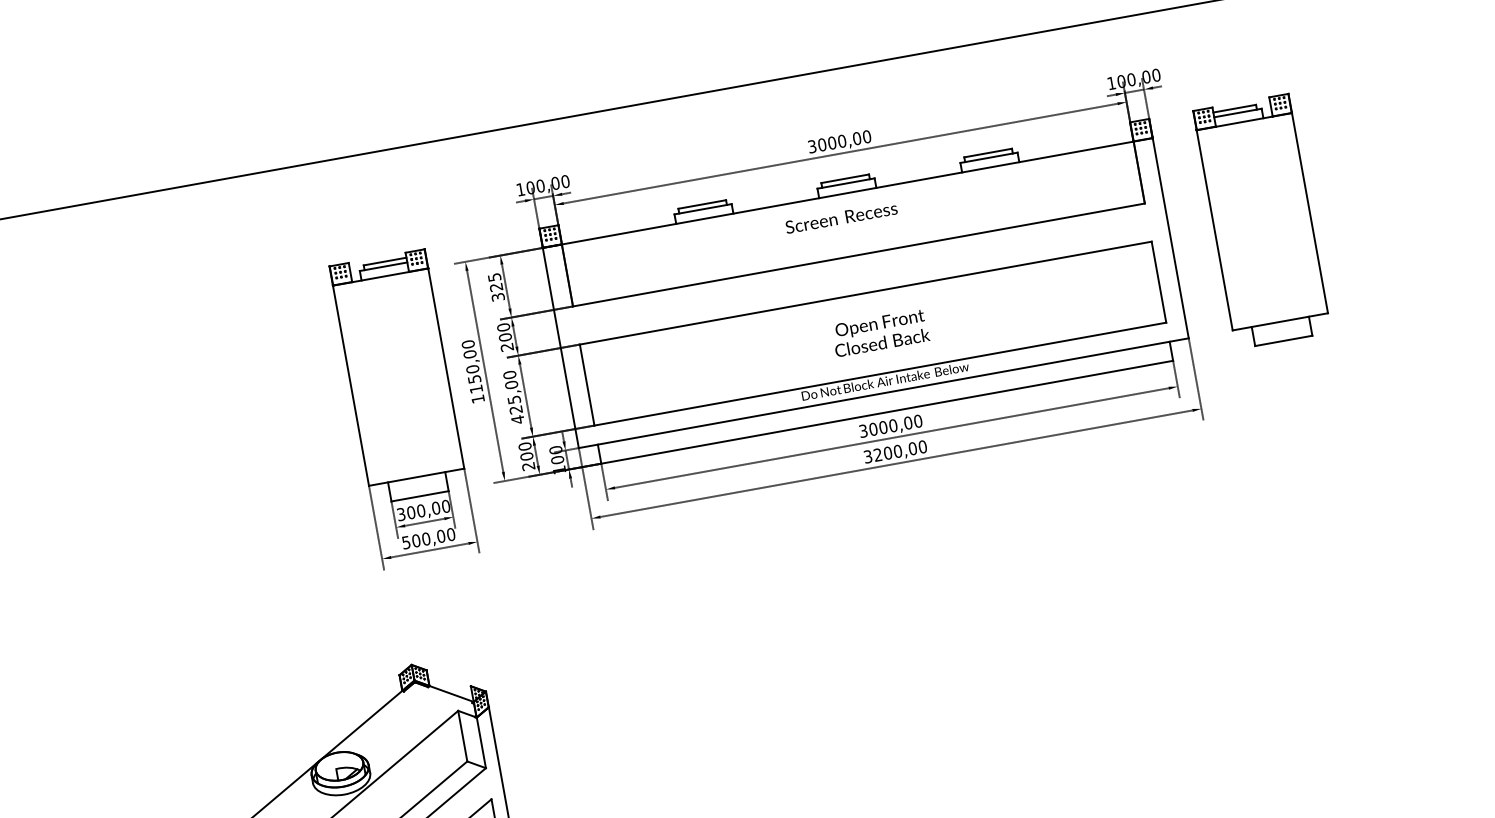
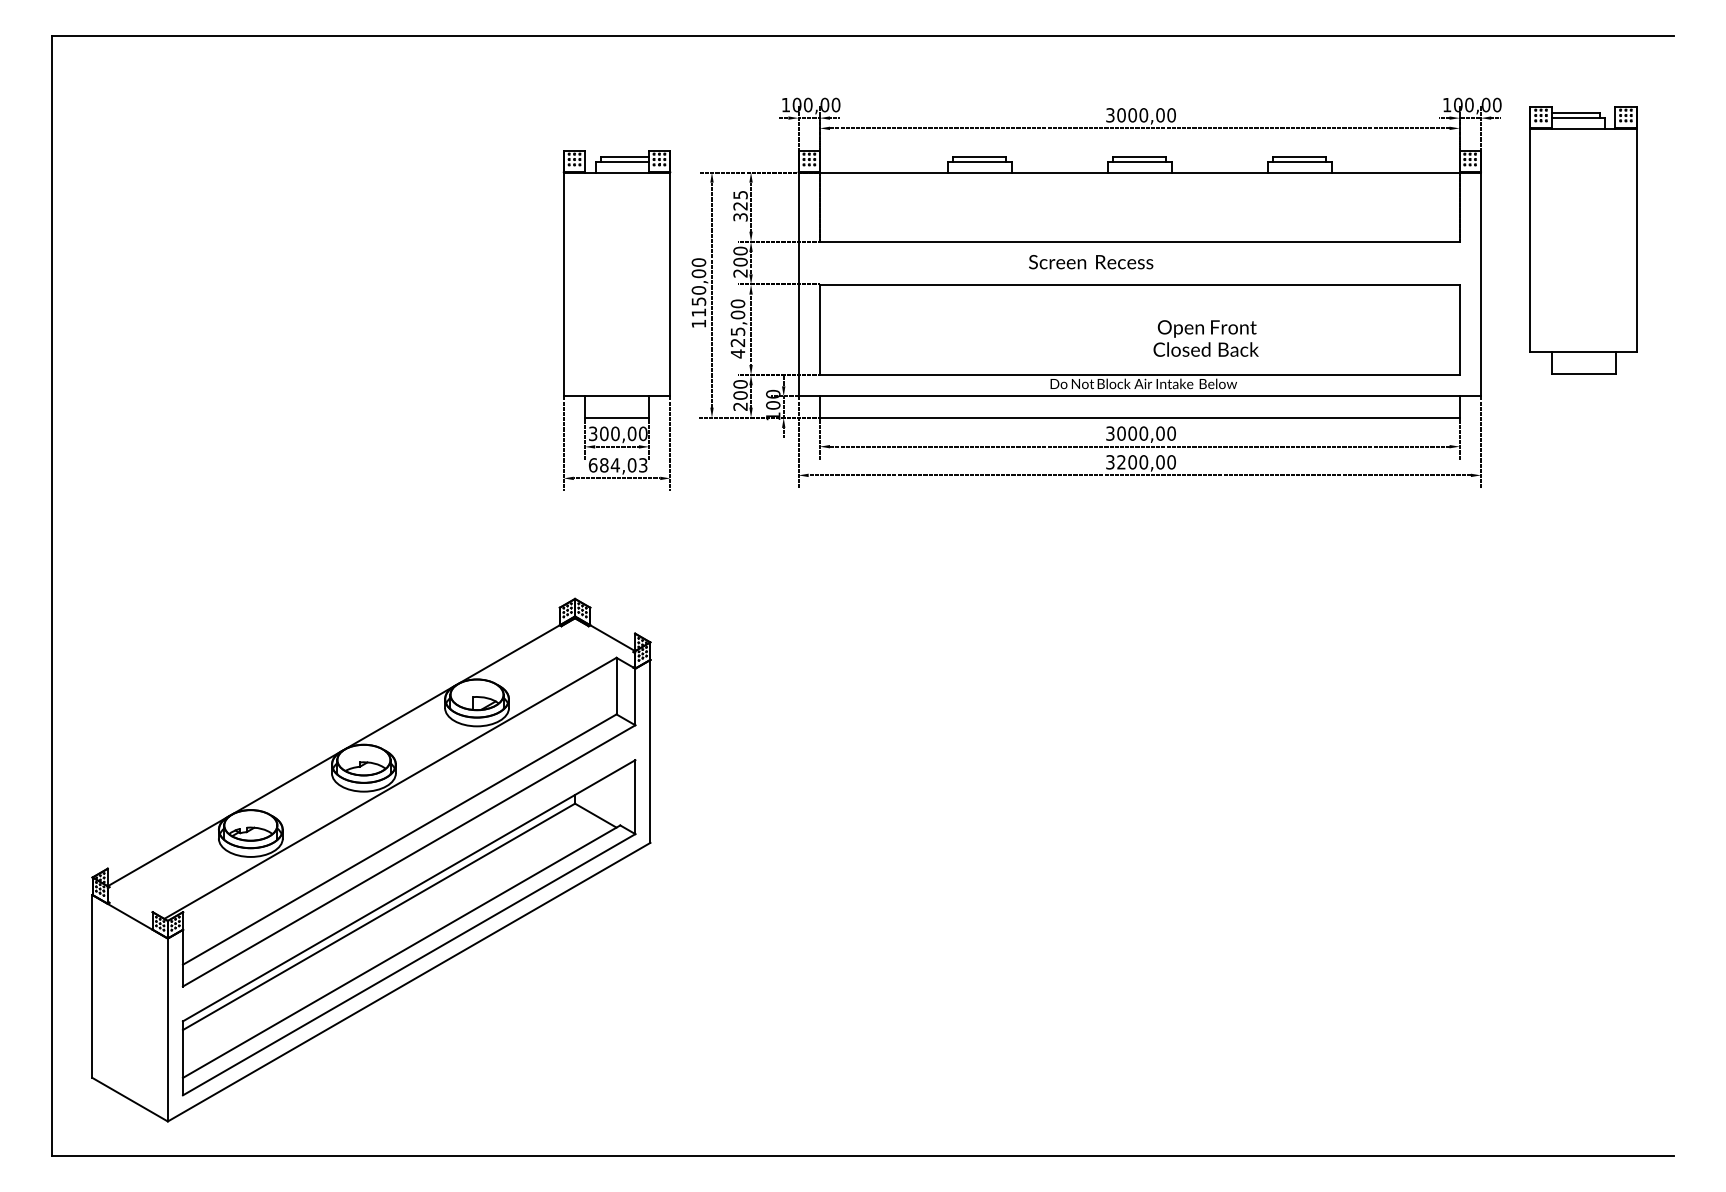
text: (841, 218) -> (1091, 262), moved
part: (1262, 221) -> (1583, 240), moved
text: (880, 333) -> (1205, 338), moved
text: (428, 538) -> (617, 465), 500,00 -> 684,03

